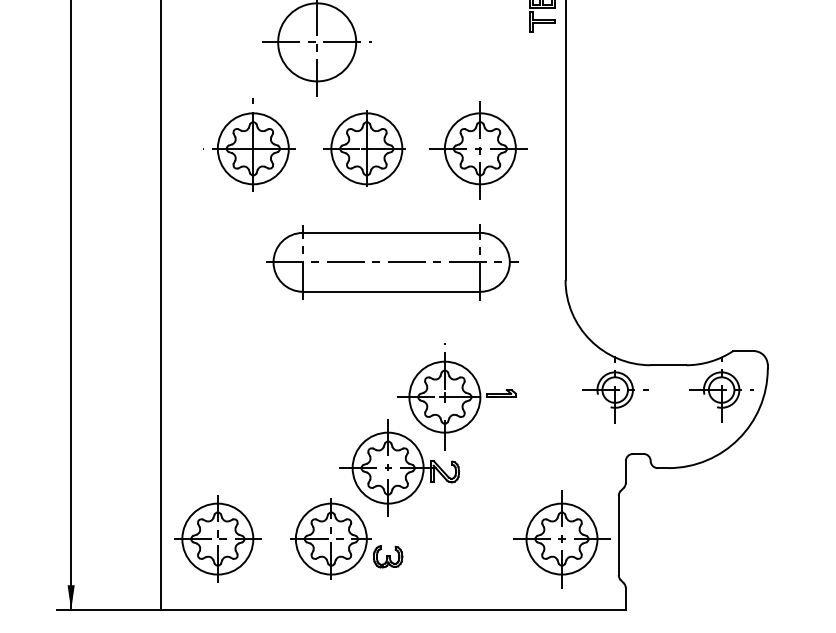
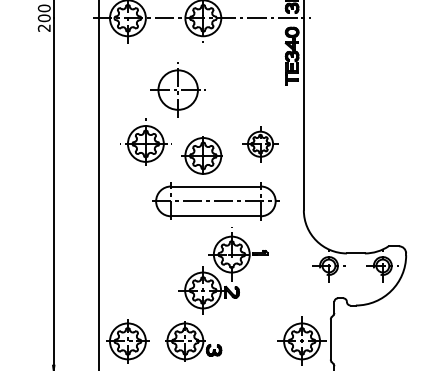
part: (363, 147) -> (201, 155), moved
part: (477, 149) -> (259, 144), size x0.7
part: (428, 428) -> (223, 270), moved

